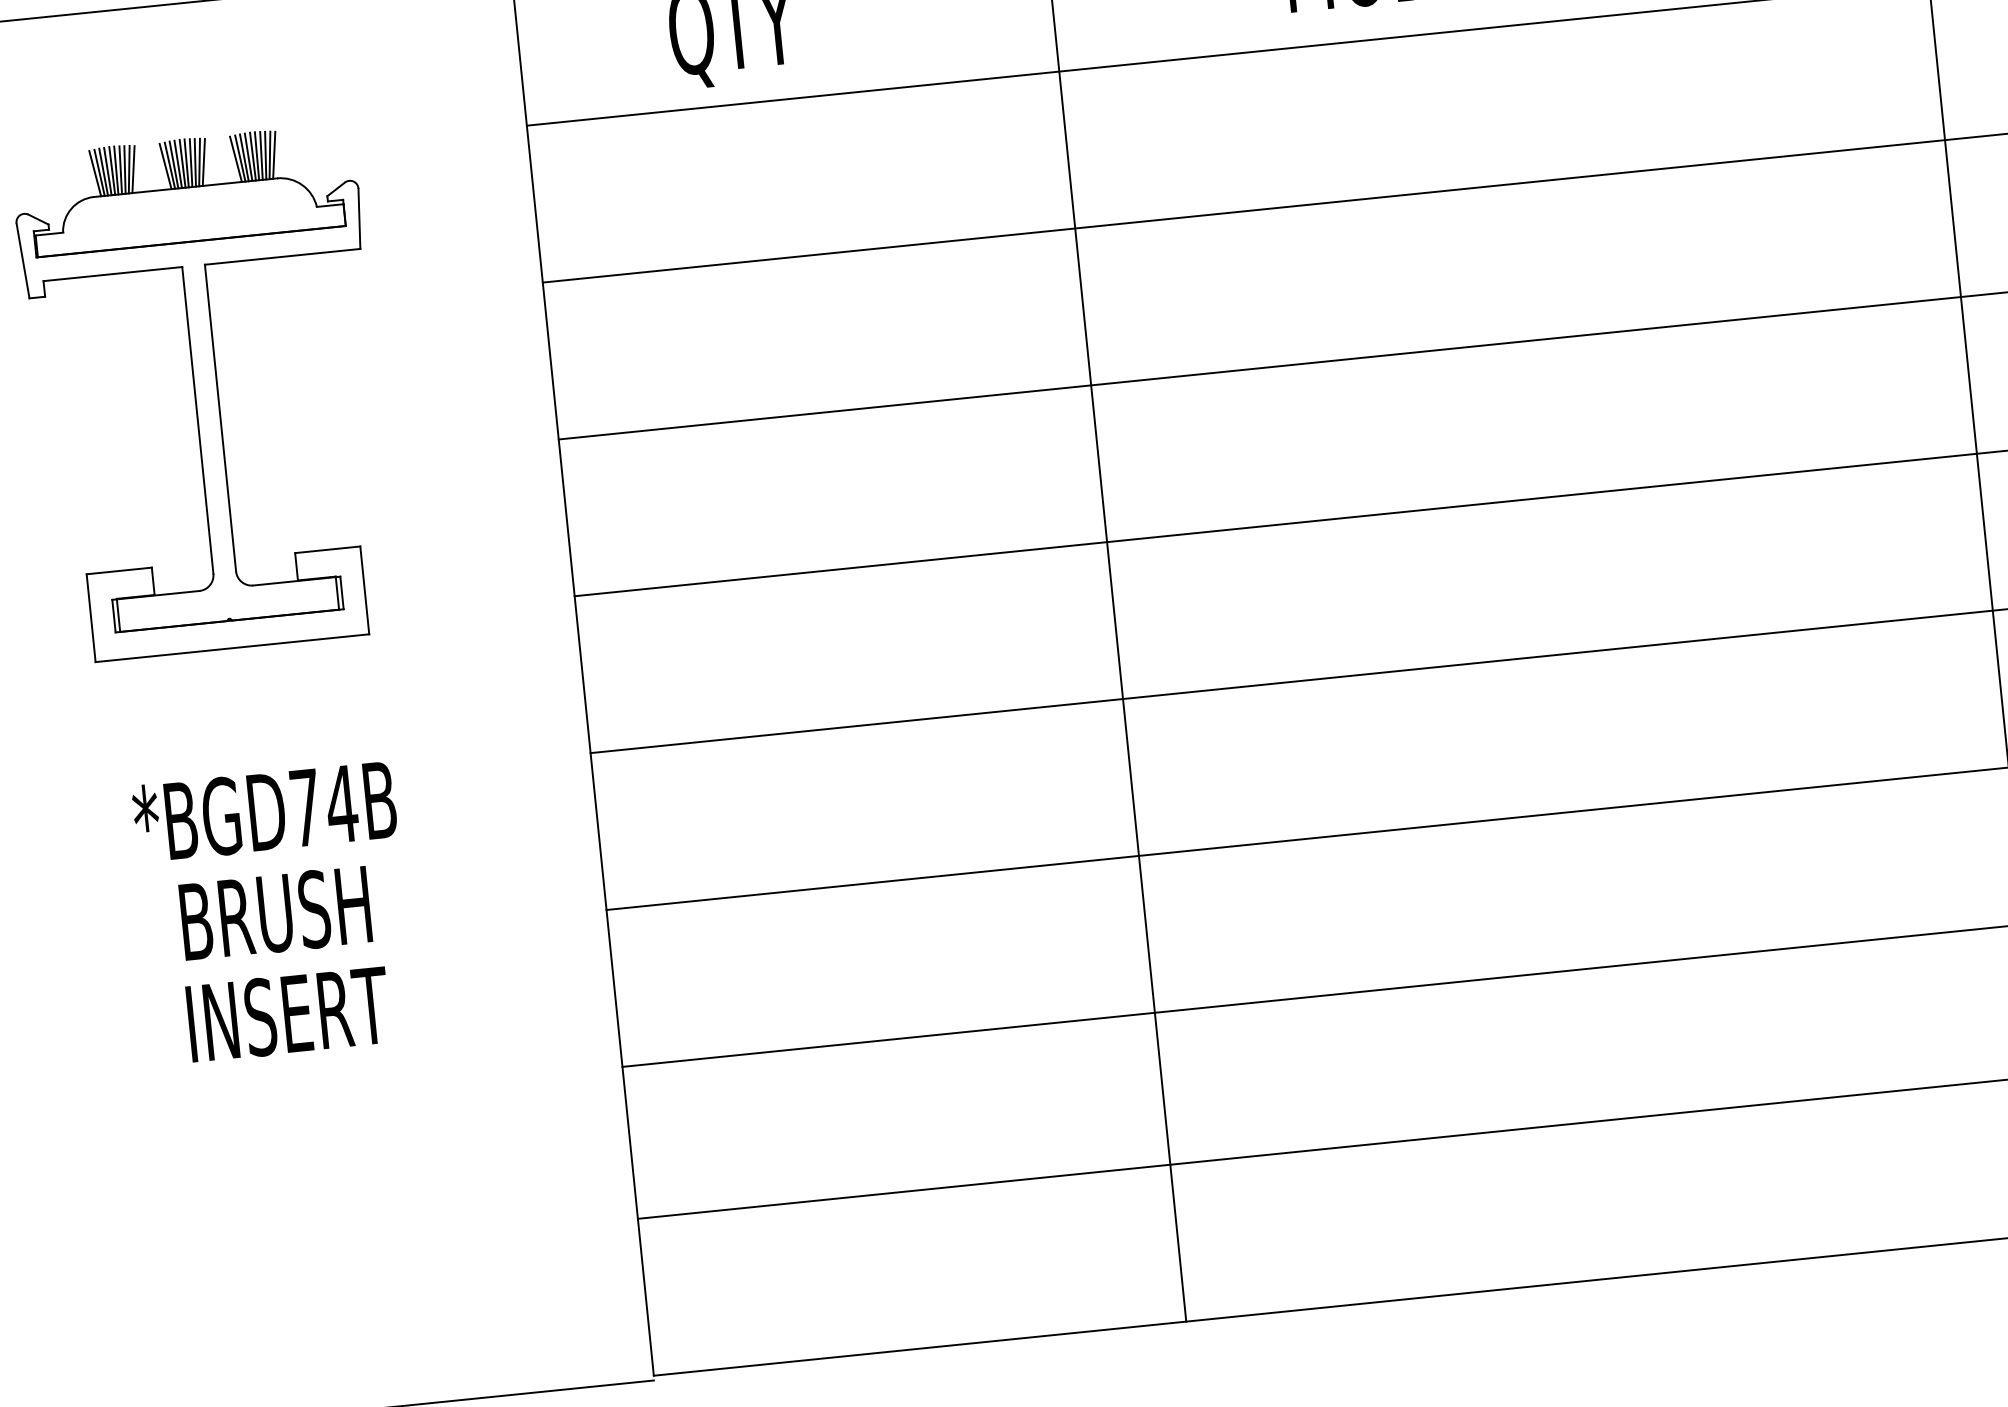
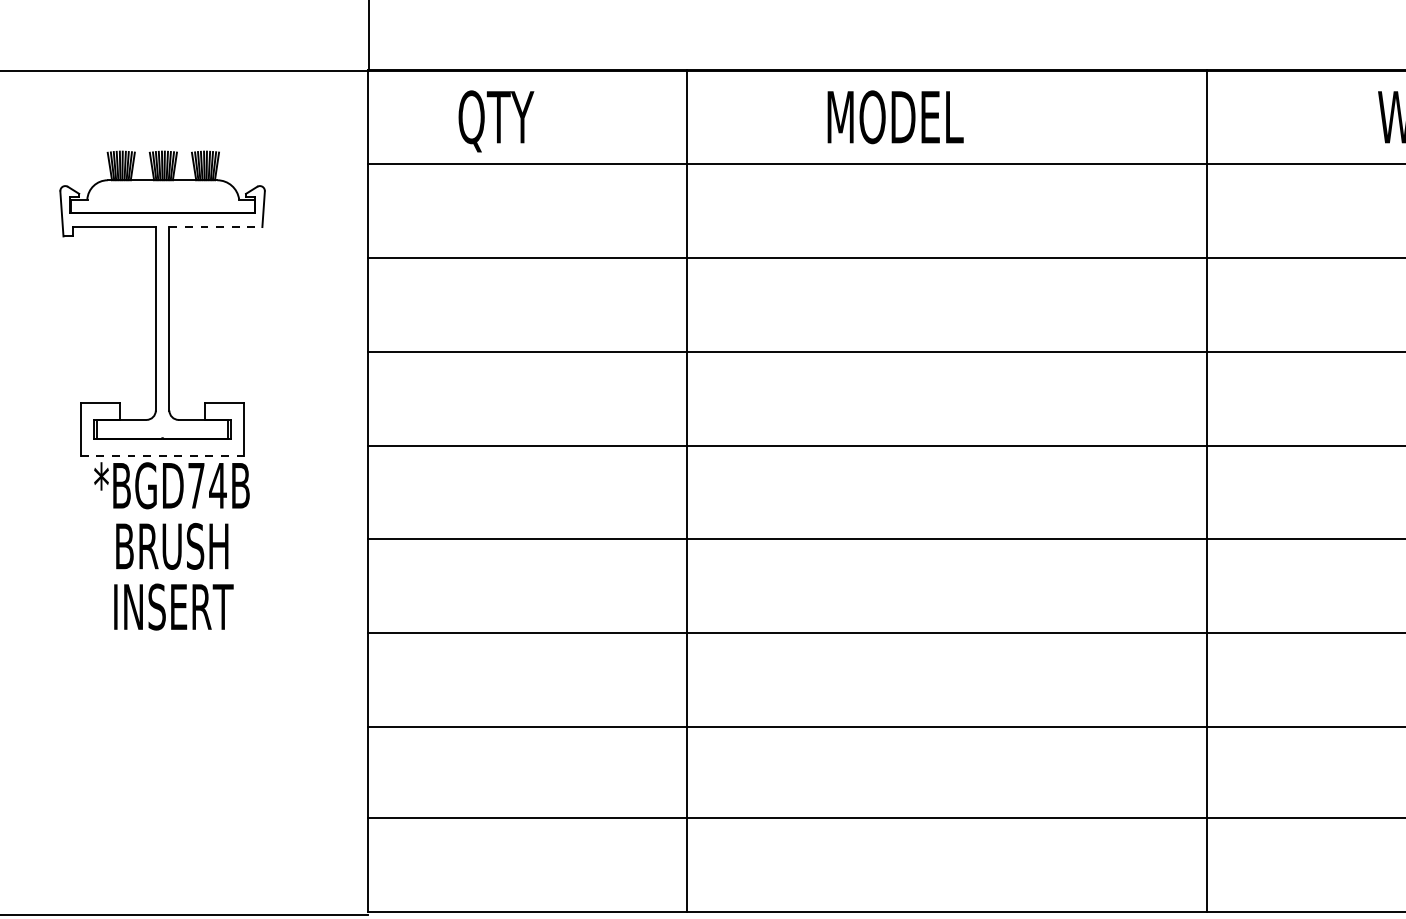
line: (283, 257) -> (216, 227), solid -> dashed
line: (232, 647) -> (162, 455), solid -> dashed
text: (274, 913) -> (171, 546), moved

